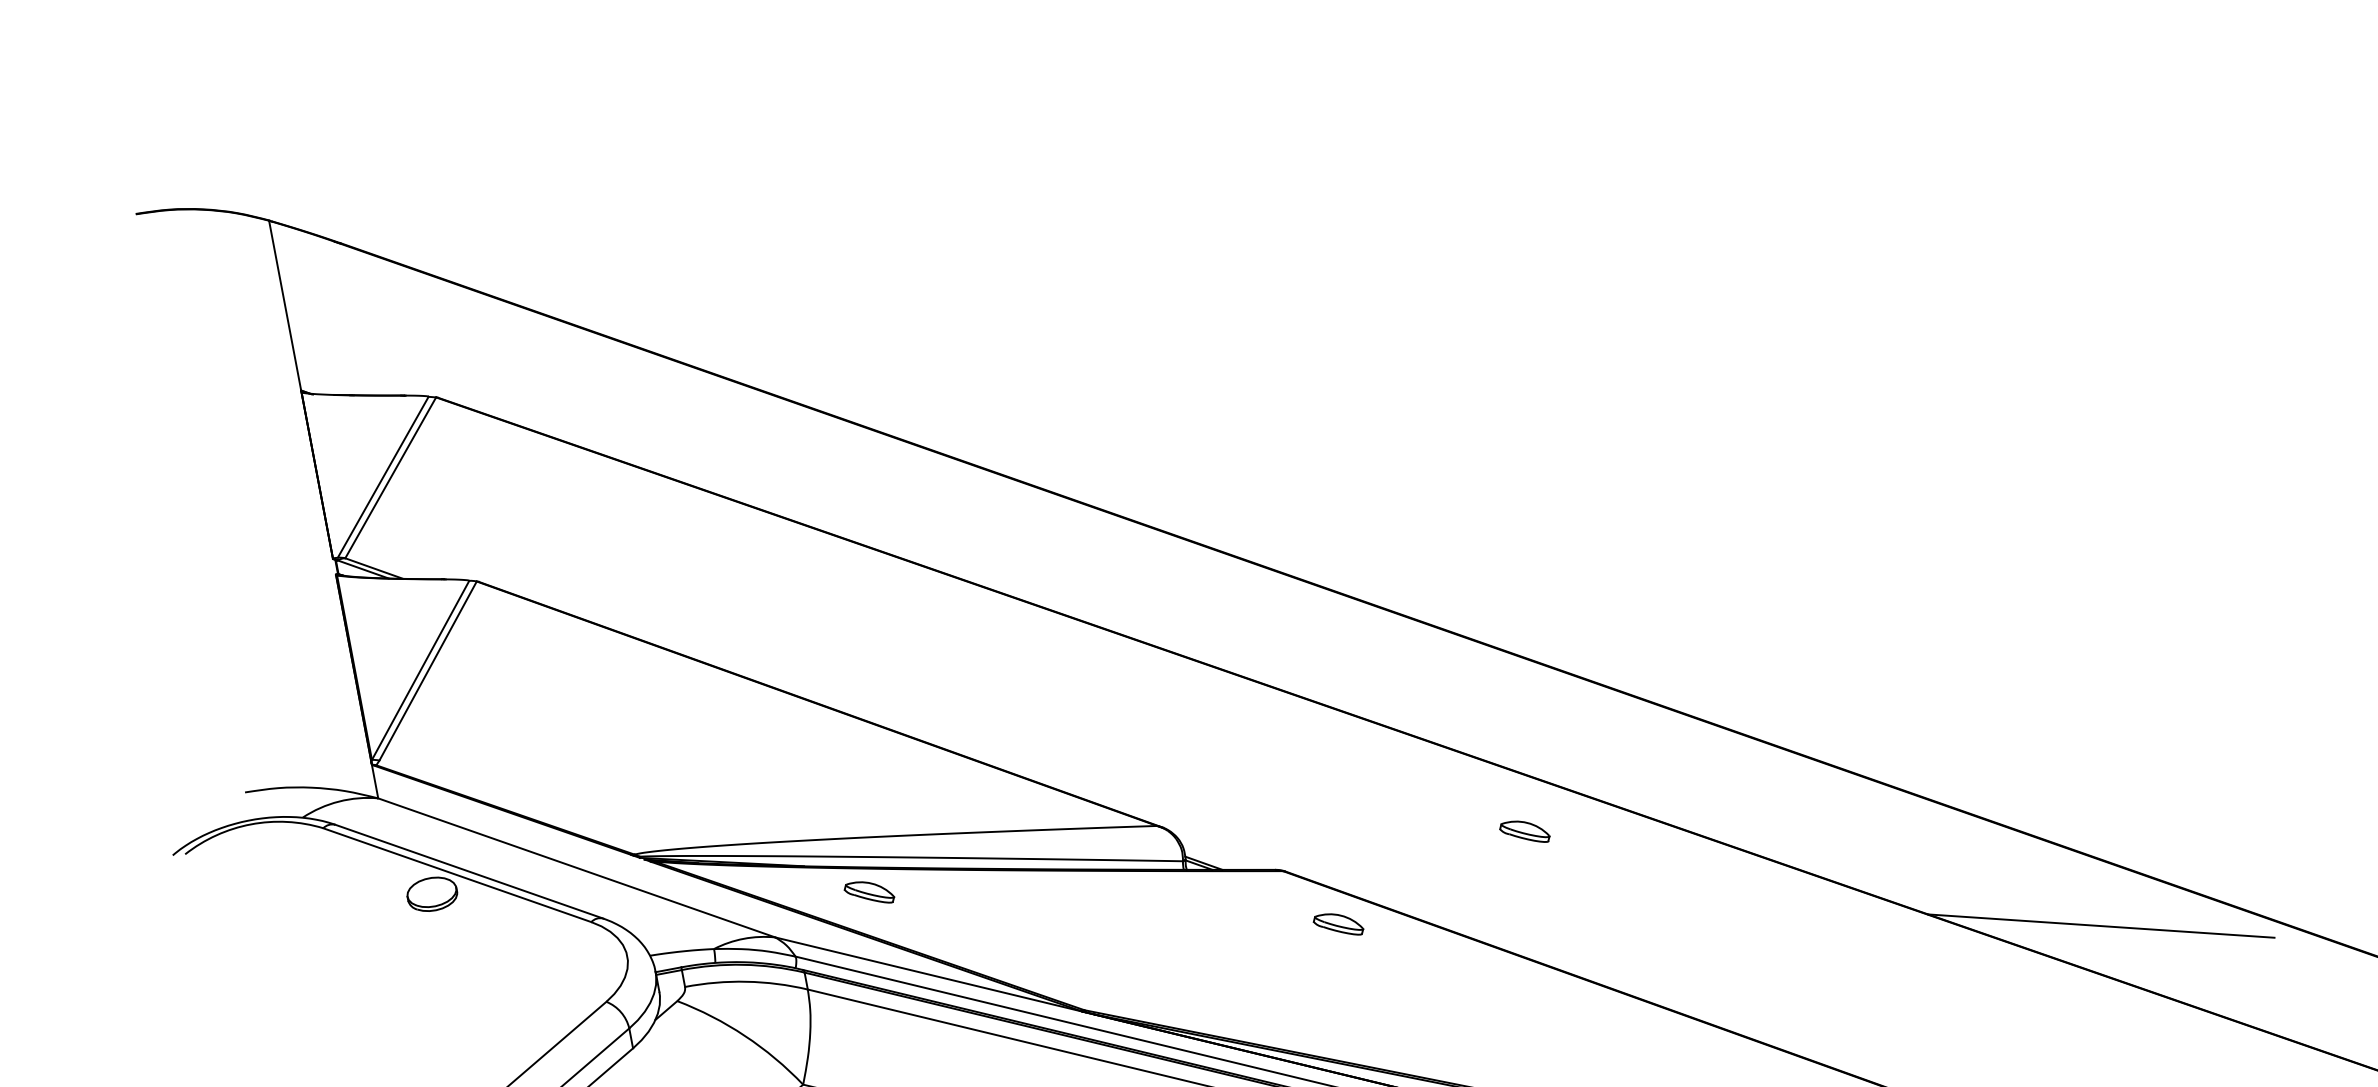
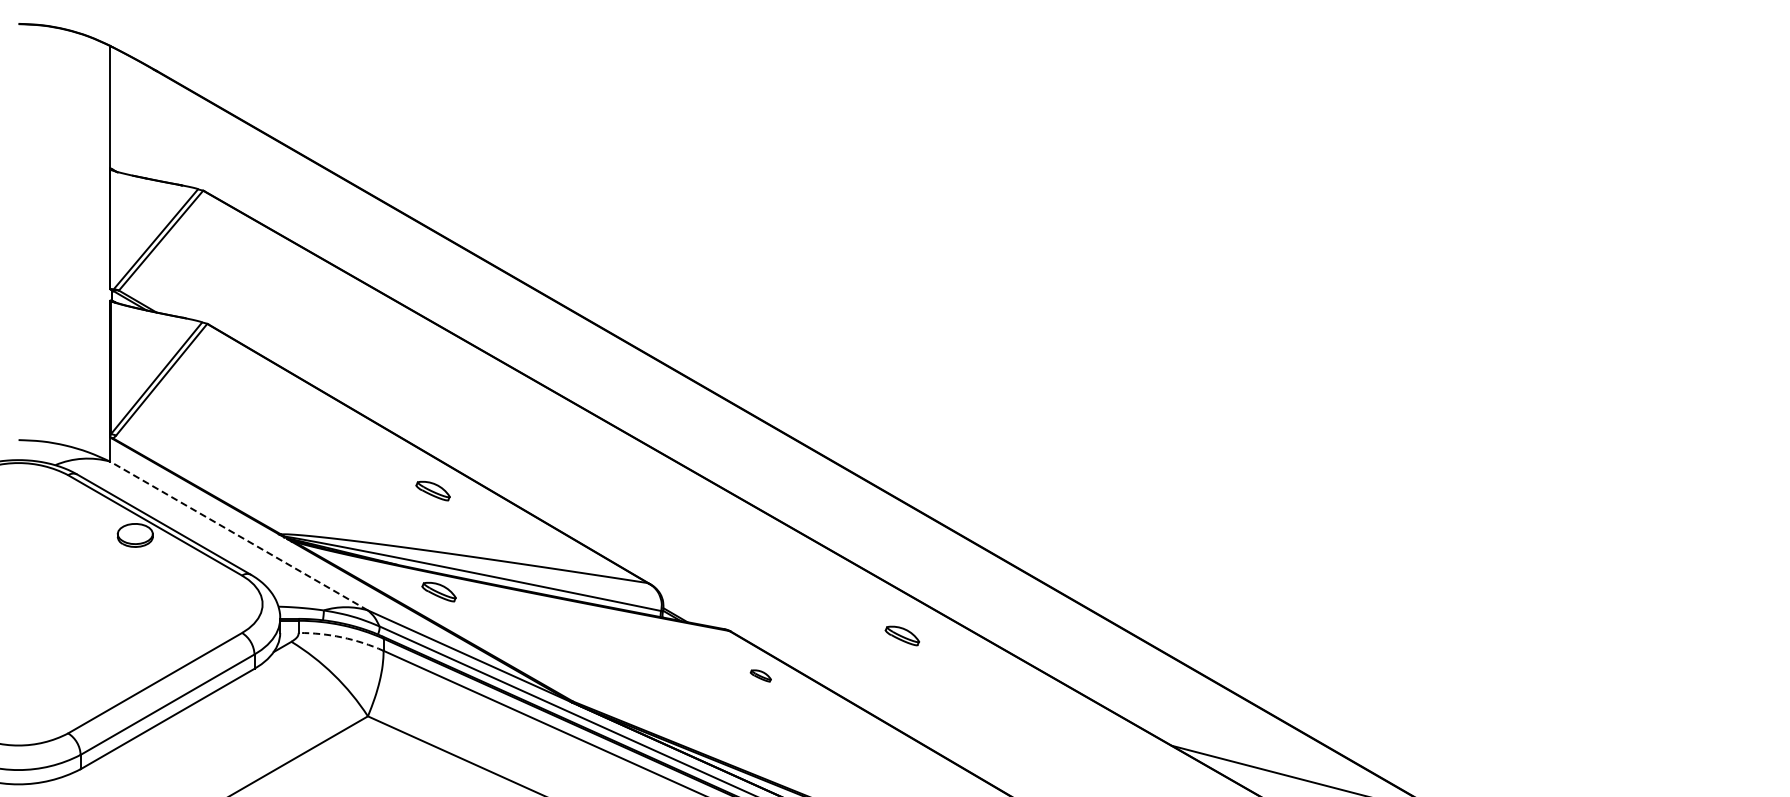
part: (833, 753) -> (432, 490), added
line: (577, 868) -> (239, 536), solid -> dashed
part: (1337, 924) -> (760, 675), size x0.6
arc: (747, 981) -> (342, 637), solid -> dashed

